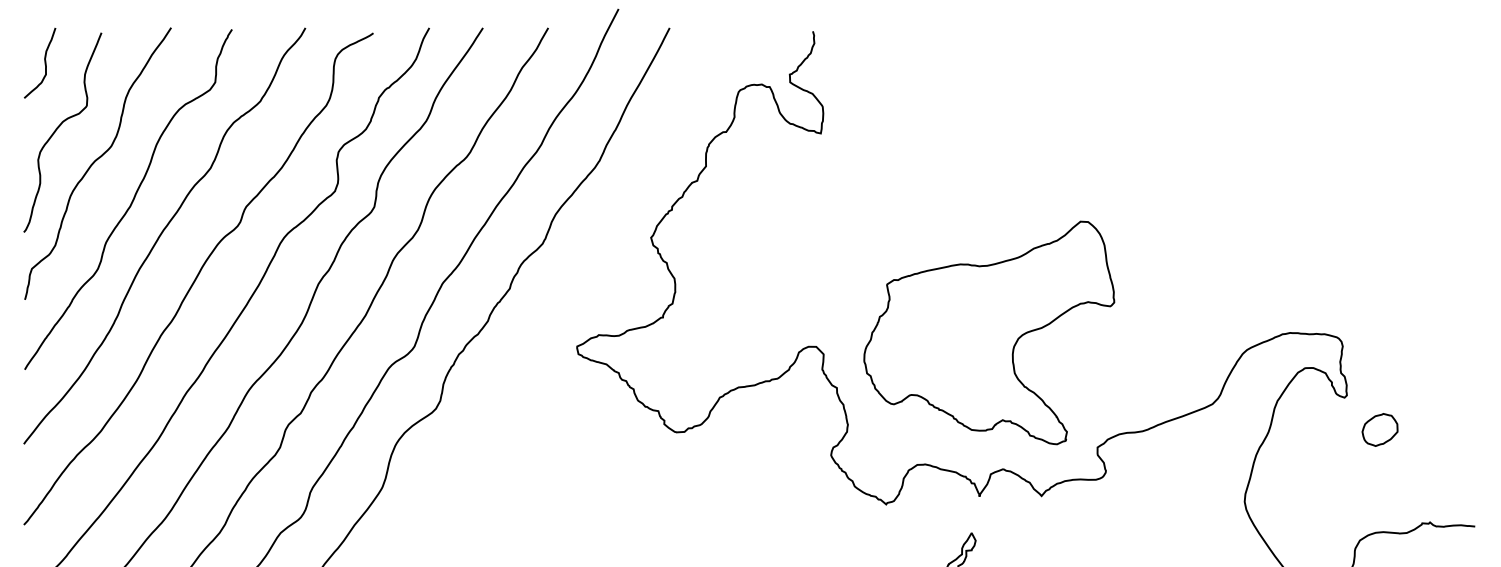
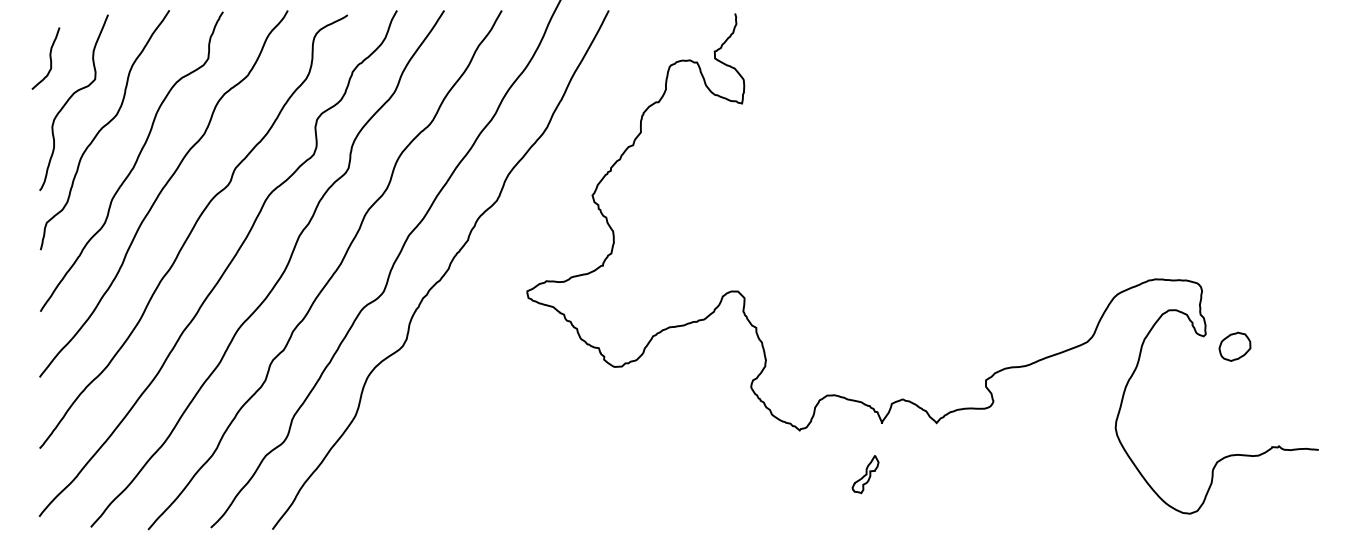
curve: (44, 63) -> (49, 58), moved
part: (989, 333) -> (890, 279), removed
part: (1379, 429) -> (1234, 346), moved

